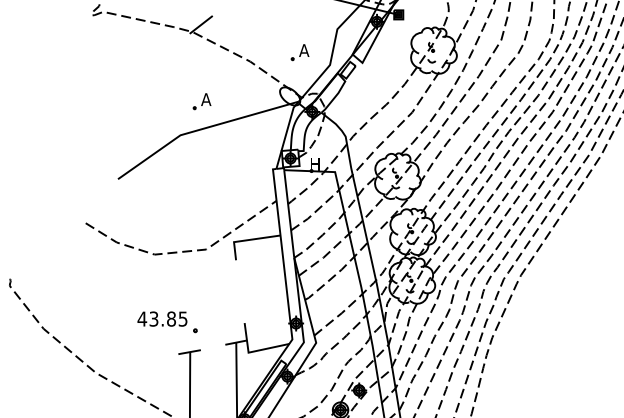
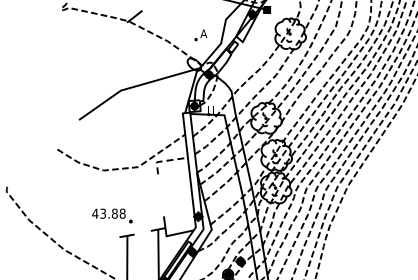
part: (200, 102) -> (134, 68), removed
line: (247, 239) -> (165, 160), solid -> dashed
text: (182, 318) -> (122, 213), 43.85 -> 43.88

